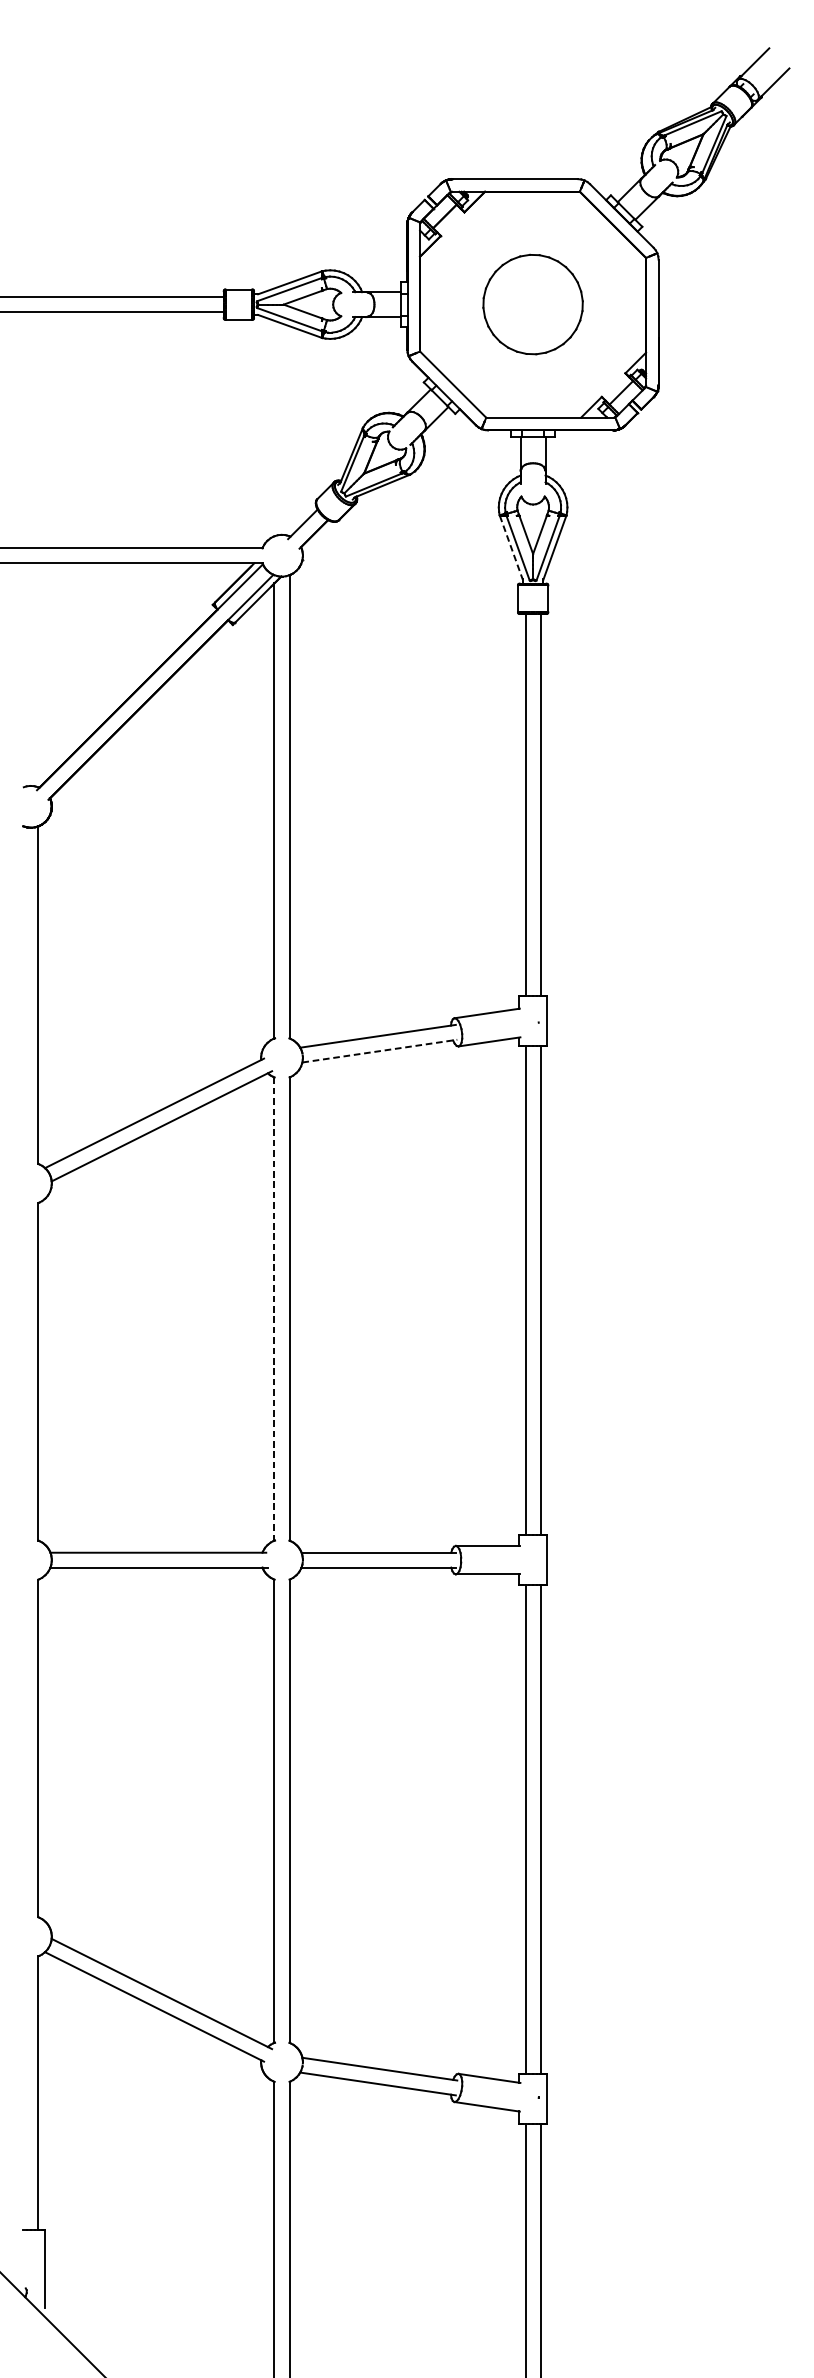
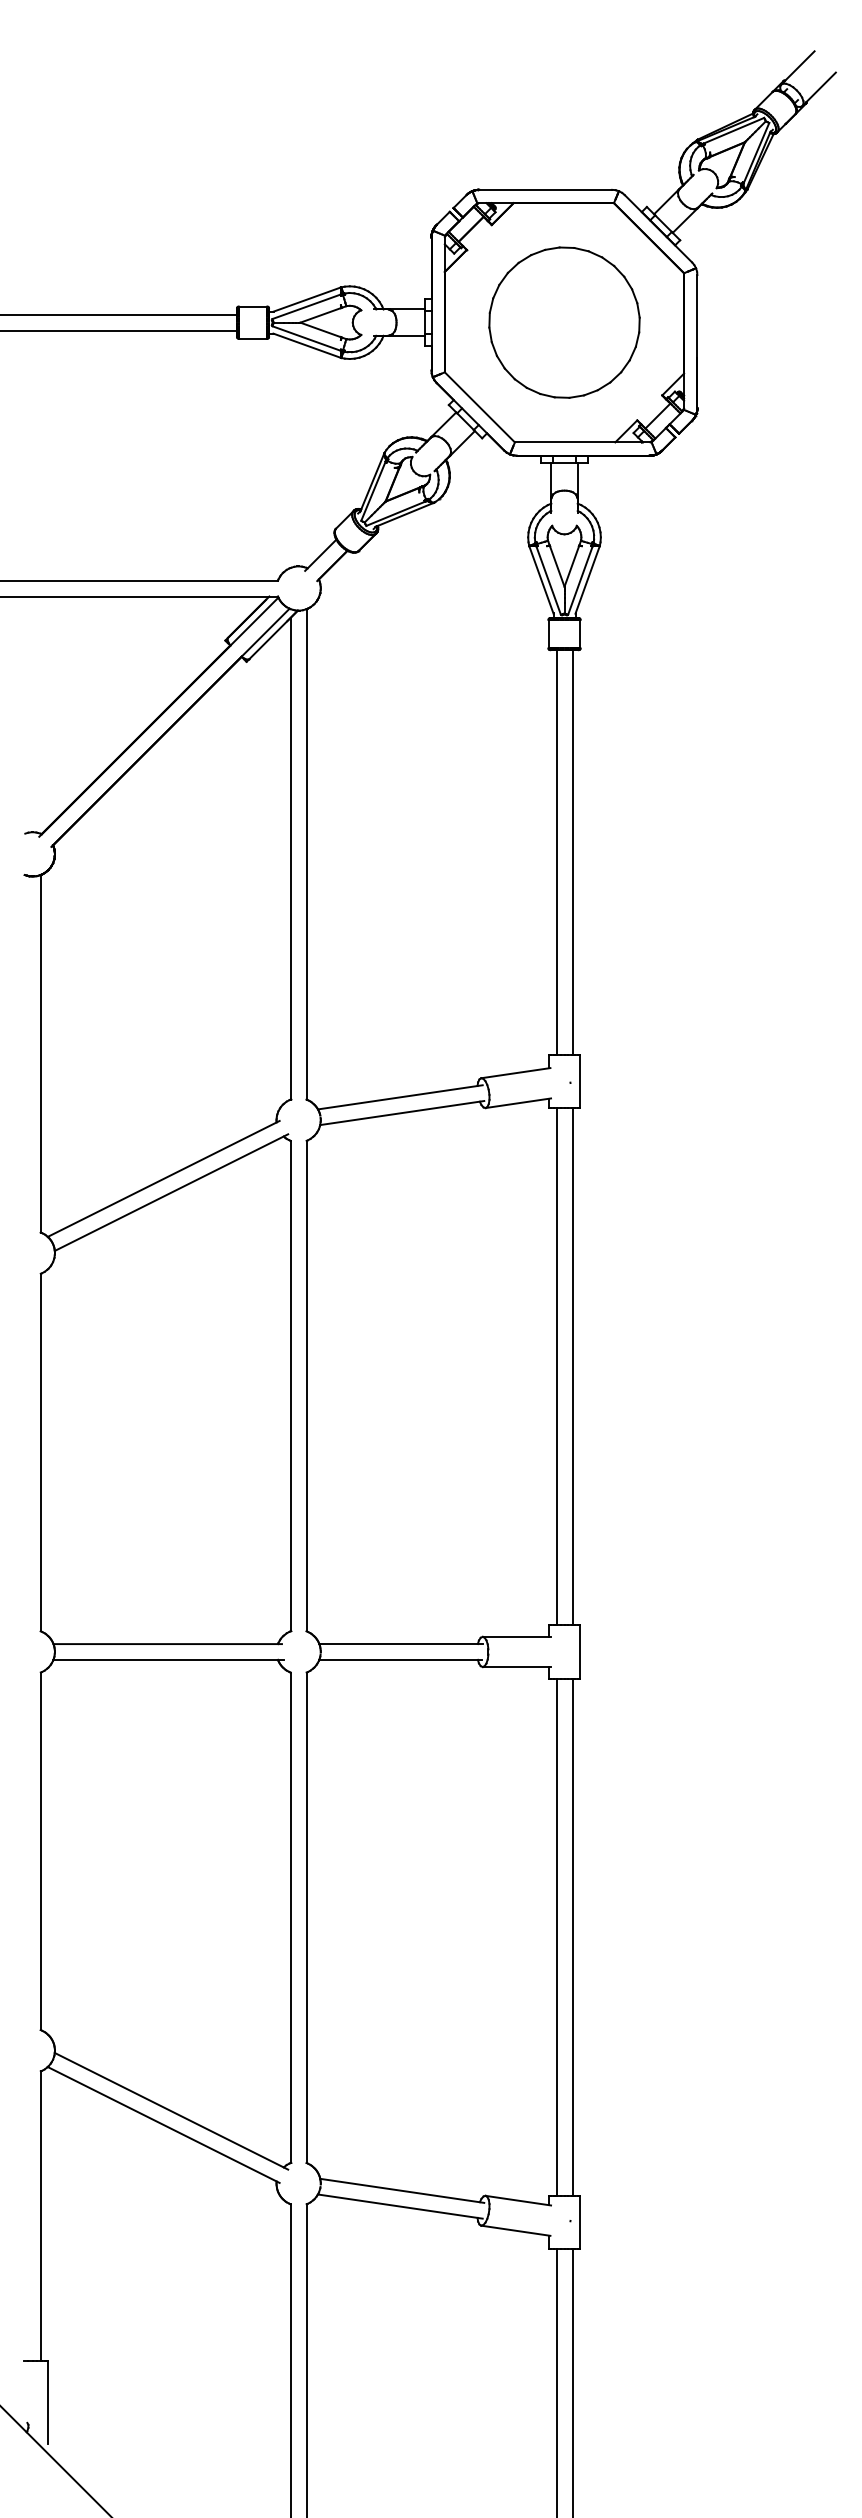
part: (533, 304) -> (564, 322), size x1.43
line: (511, 548) -> (541, 580), dashed -> solid
line: (380, 1051) -> (402, 1113), dashed -> solid
line: (274, 1309) -> (290, 1386), dashed -> solid

